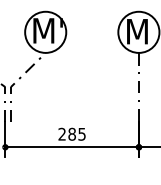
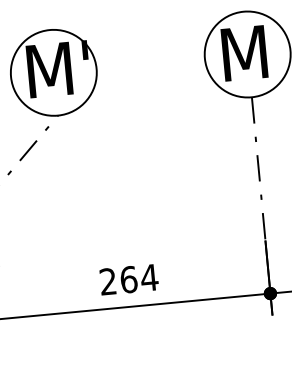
text: (77, 133) -> (139, 276), 285 -> 264

